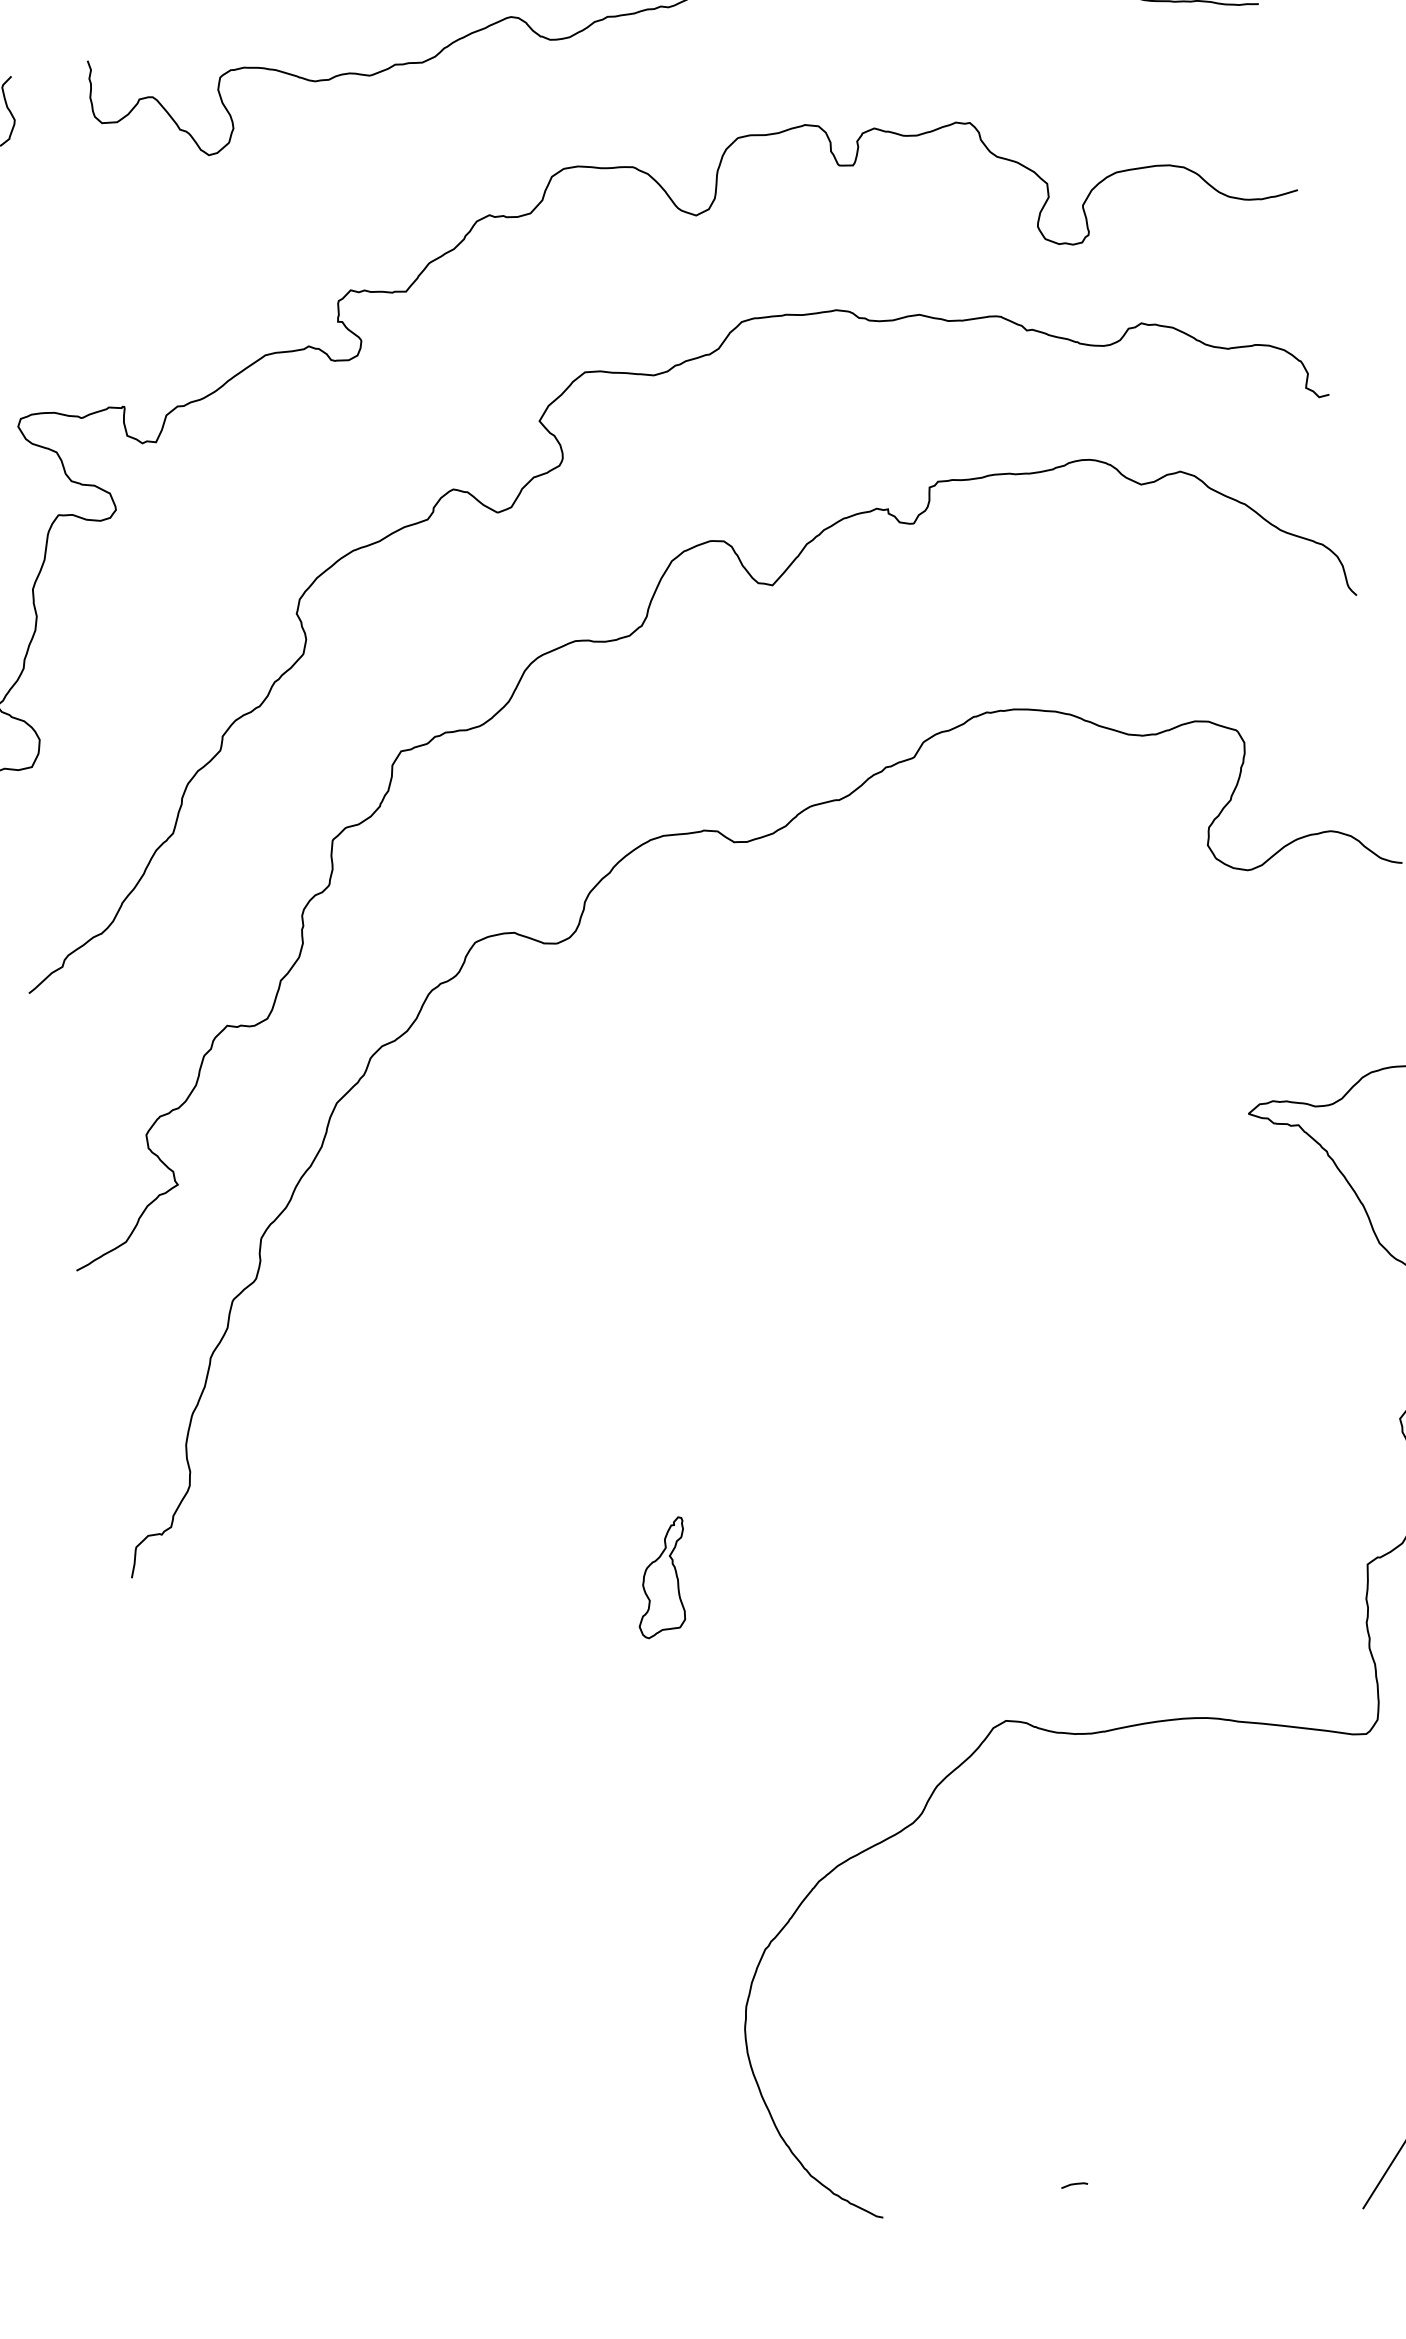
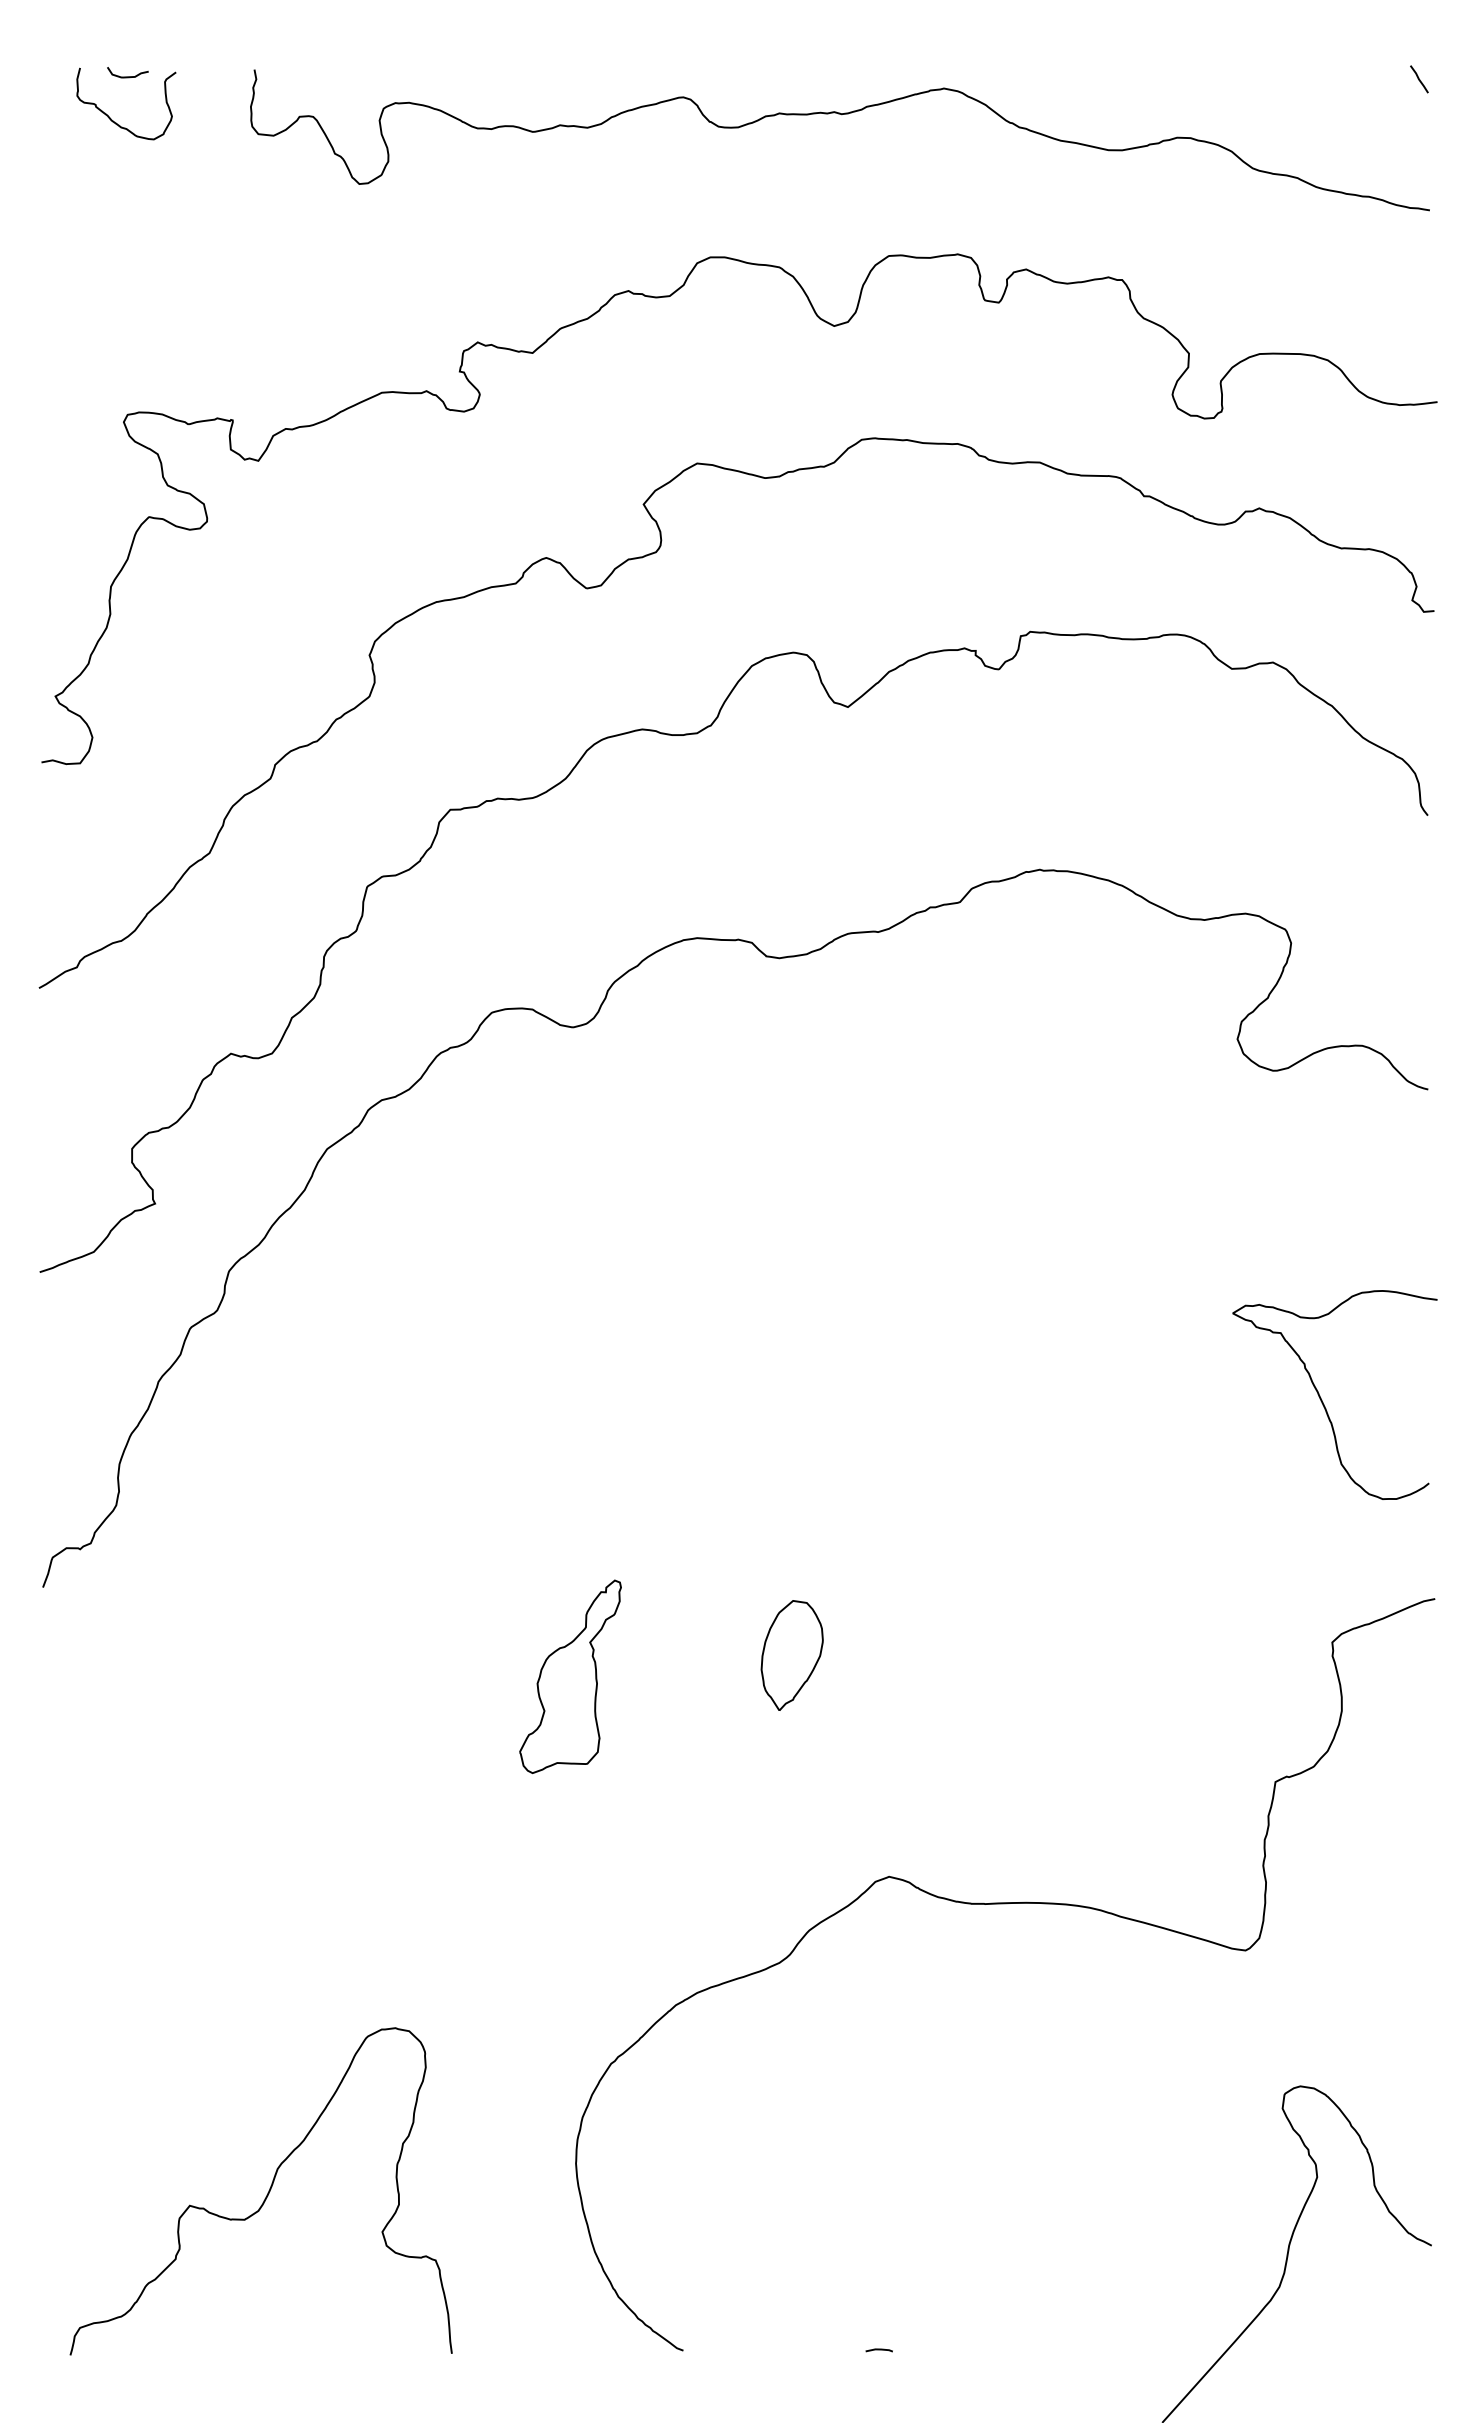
part: (874, 1520) -> (791, 1655), added
part: (661, 1577) -> (570, 1676), size x1.67
curve: (450, 2131) -> (267, 2192), added

